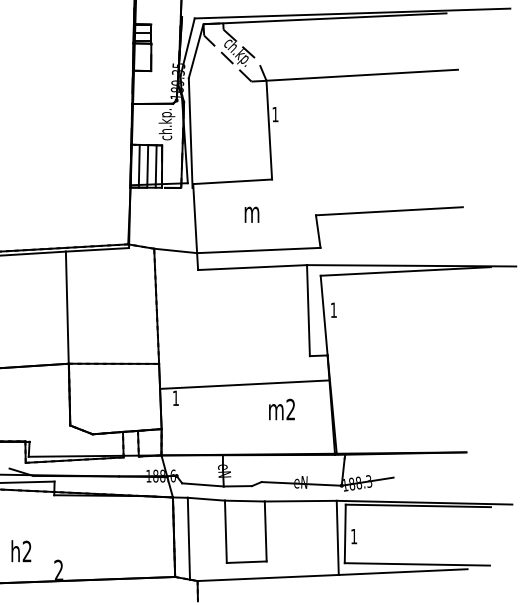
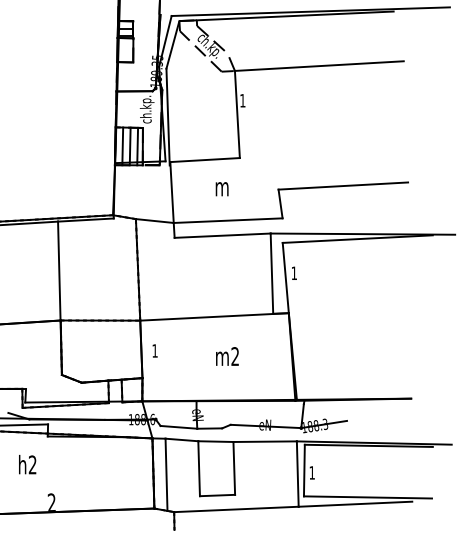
line: (244, 384) -> (214, 316), moved
text: (281, 409) -> (227, 356), moved
text: (21, 551) -> (27, 464), moved

